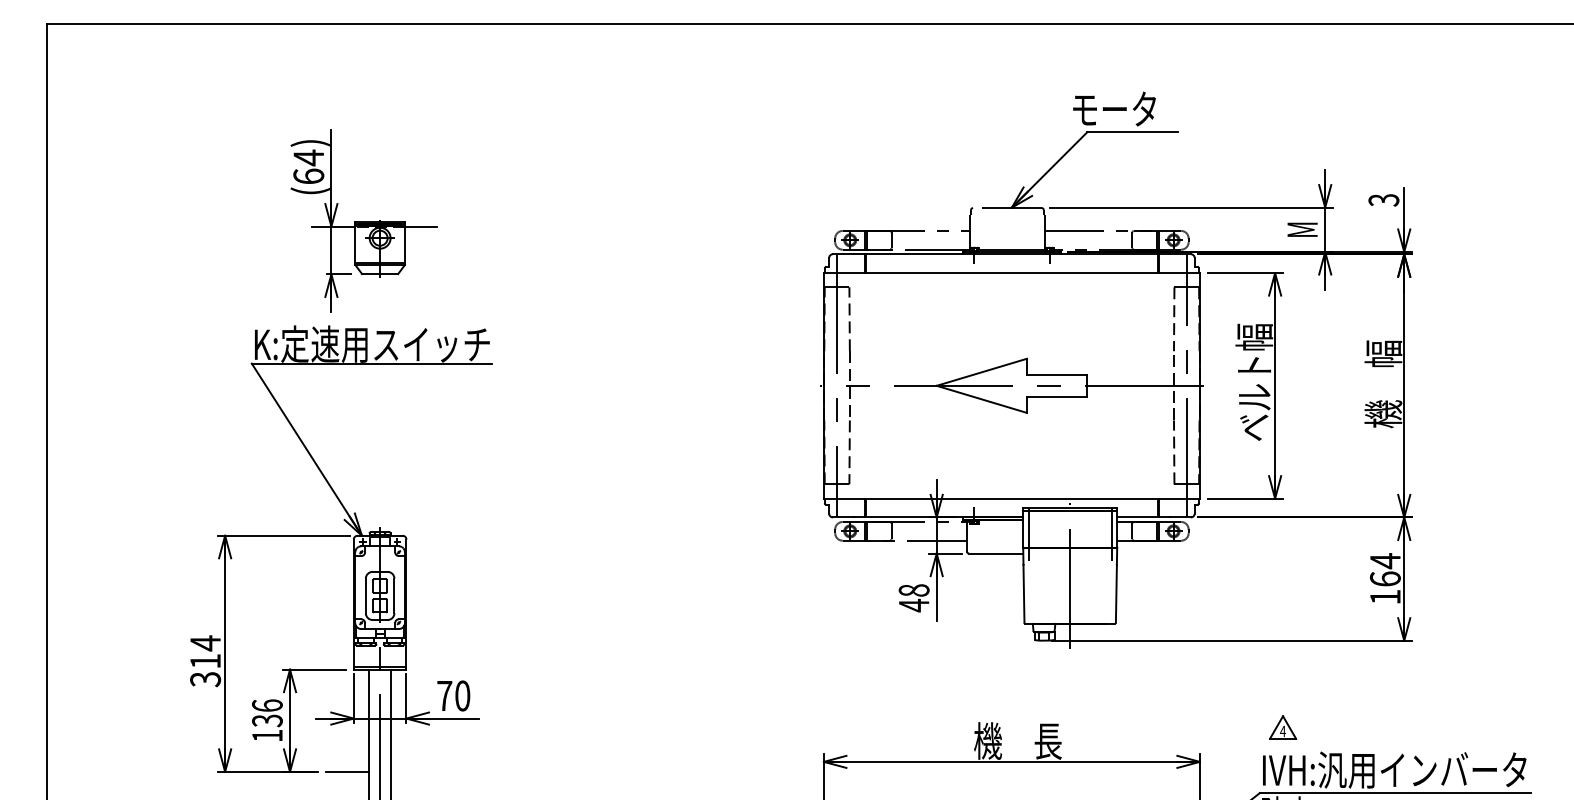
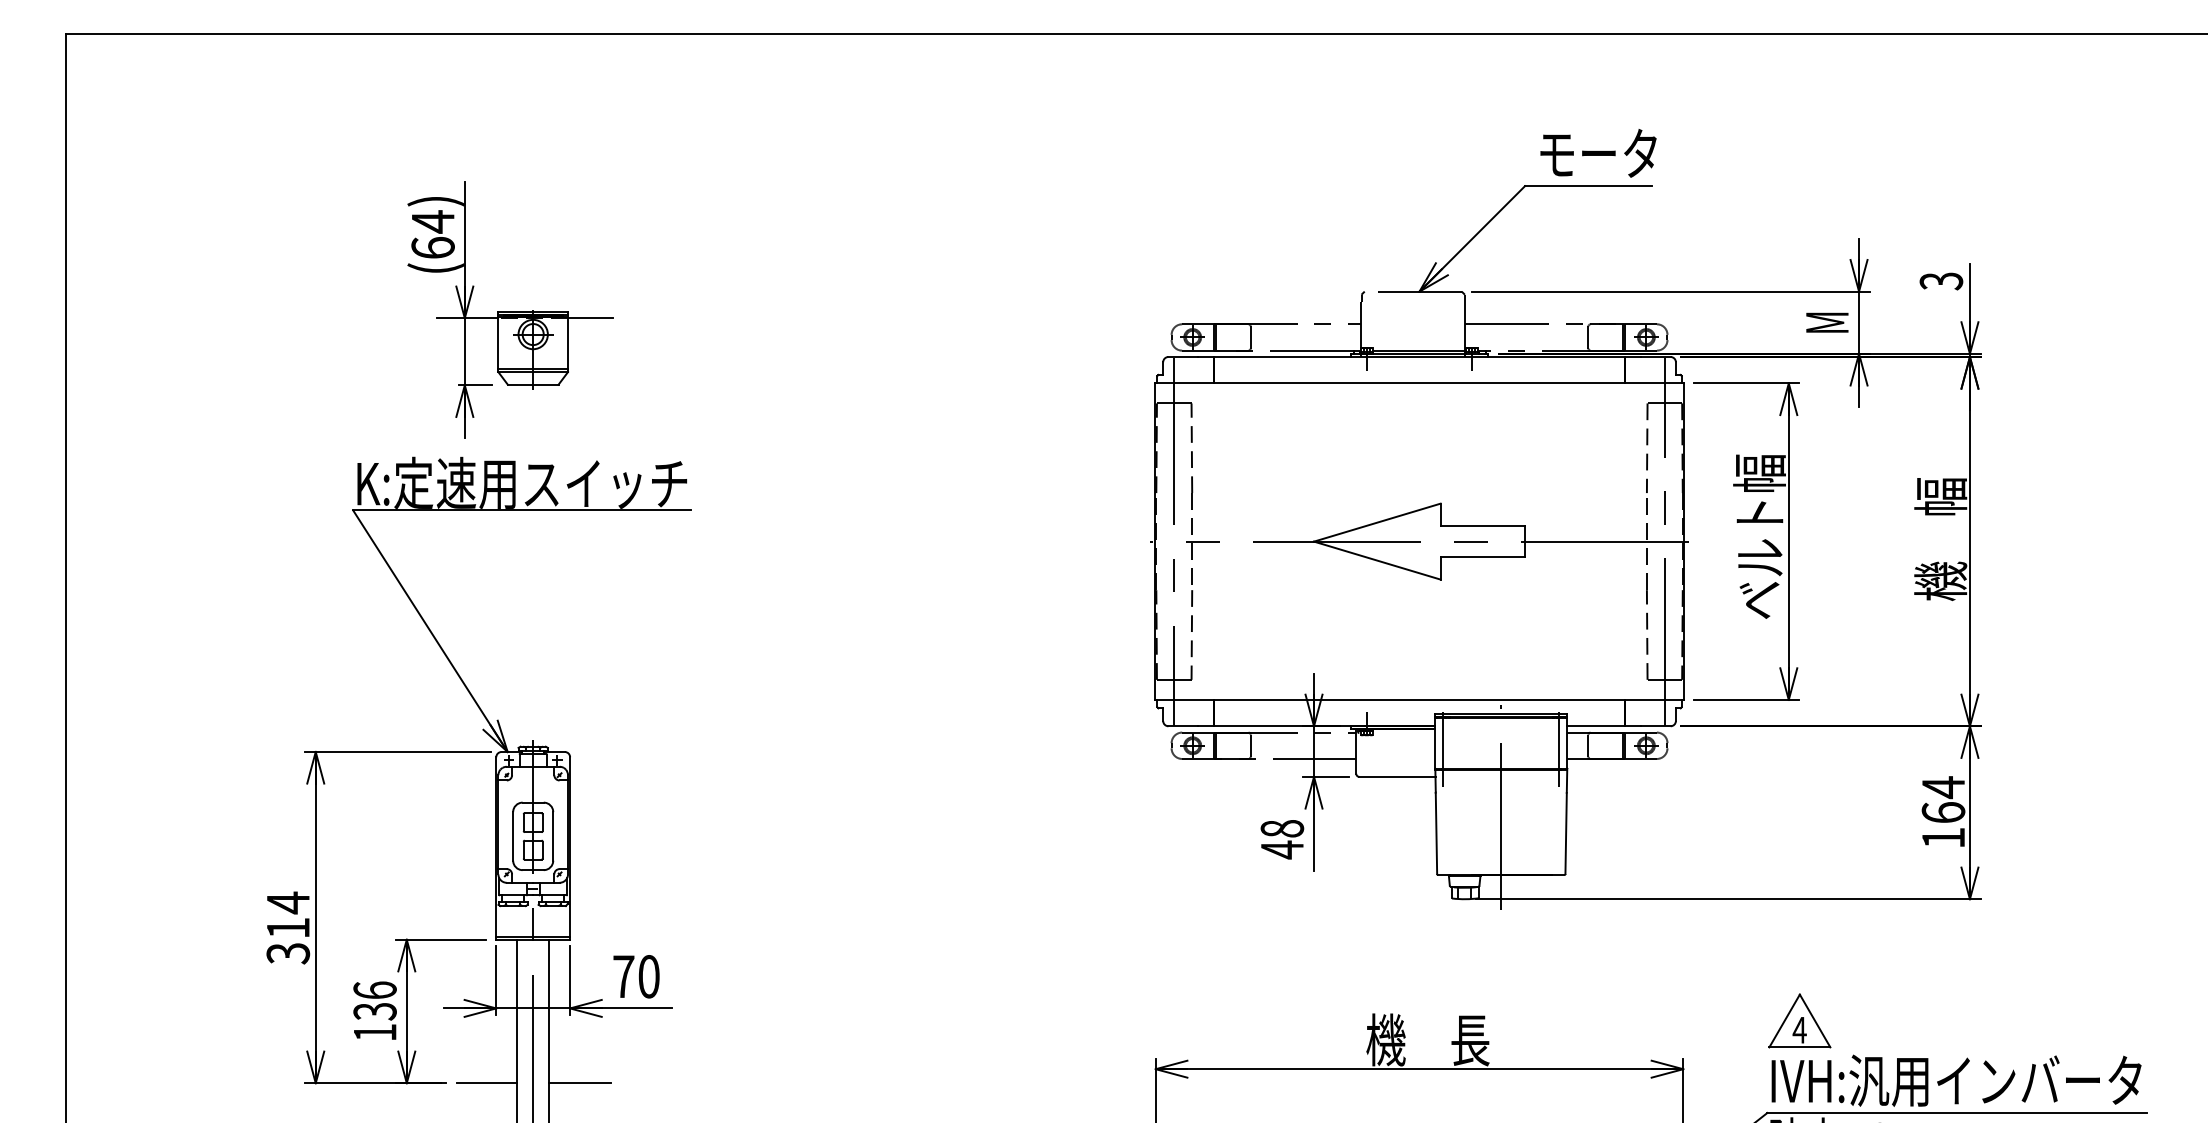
text: (1114, 109) -> (1598, 153), moved
part: (1282, 727) -> (1799, 1020), size x1.67
line: (413, 772) -> (579, 1083), added

